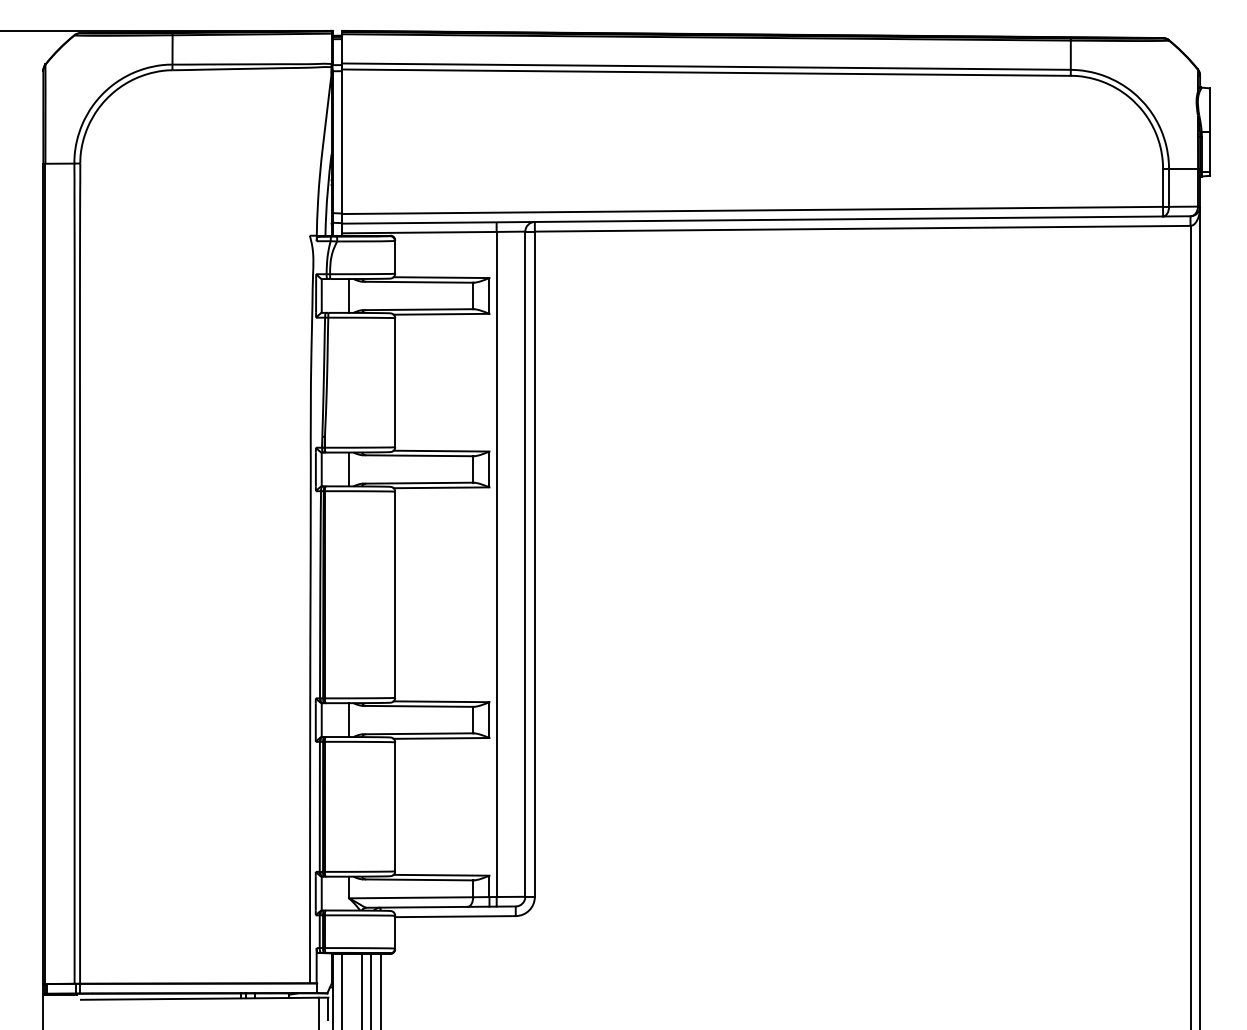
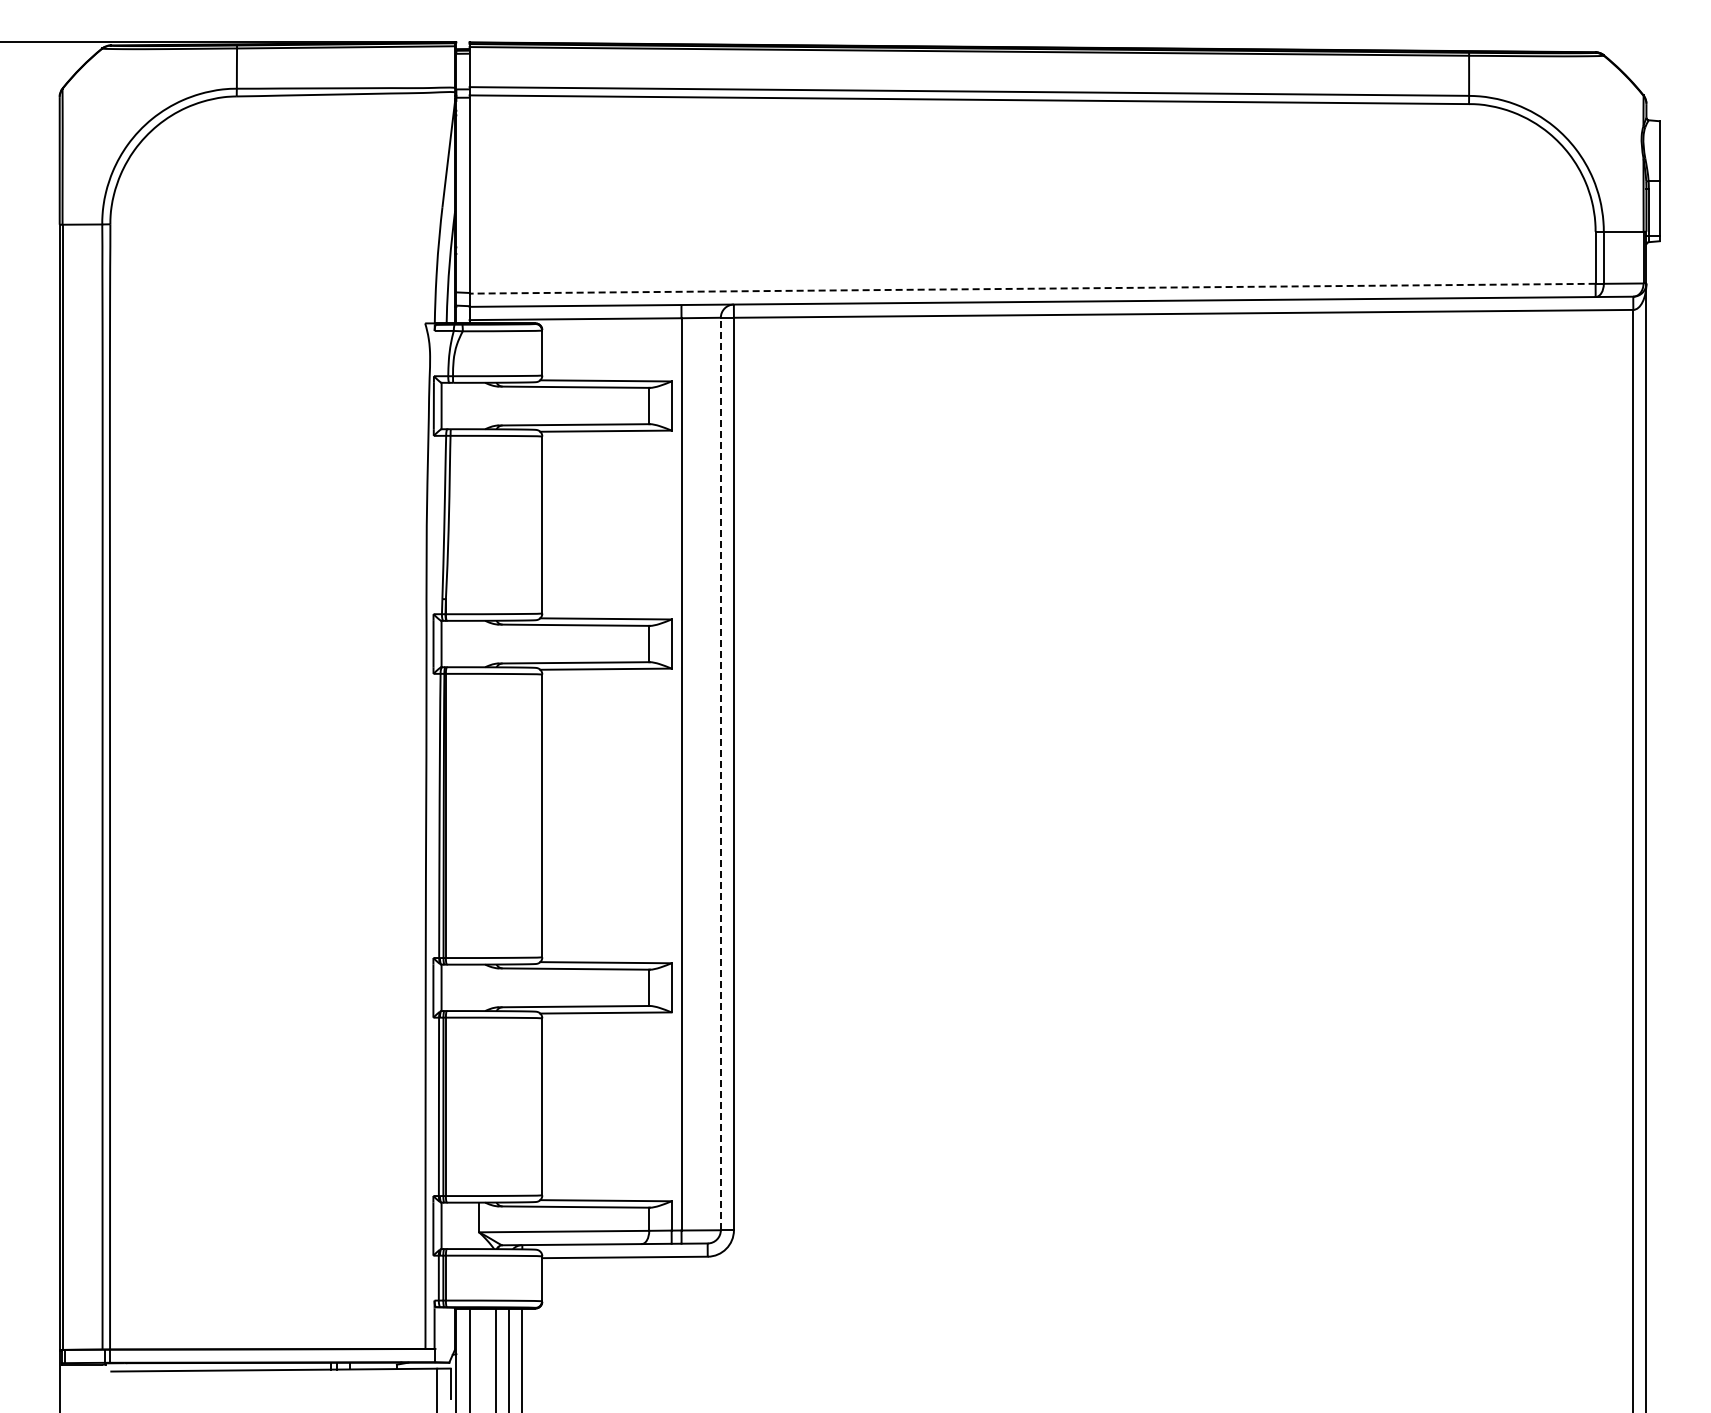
line: (752, 210) -> (1032, 288), solid -> dashed
line: (349, 295) -> (479, 405), removed
line: (349, 469) -> (479, 643), removed
line: (525, 563) -> (720, 773), solid -> dashed
line: (349, 719) -> (479, 987), removed

